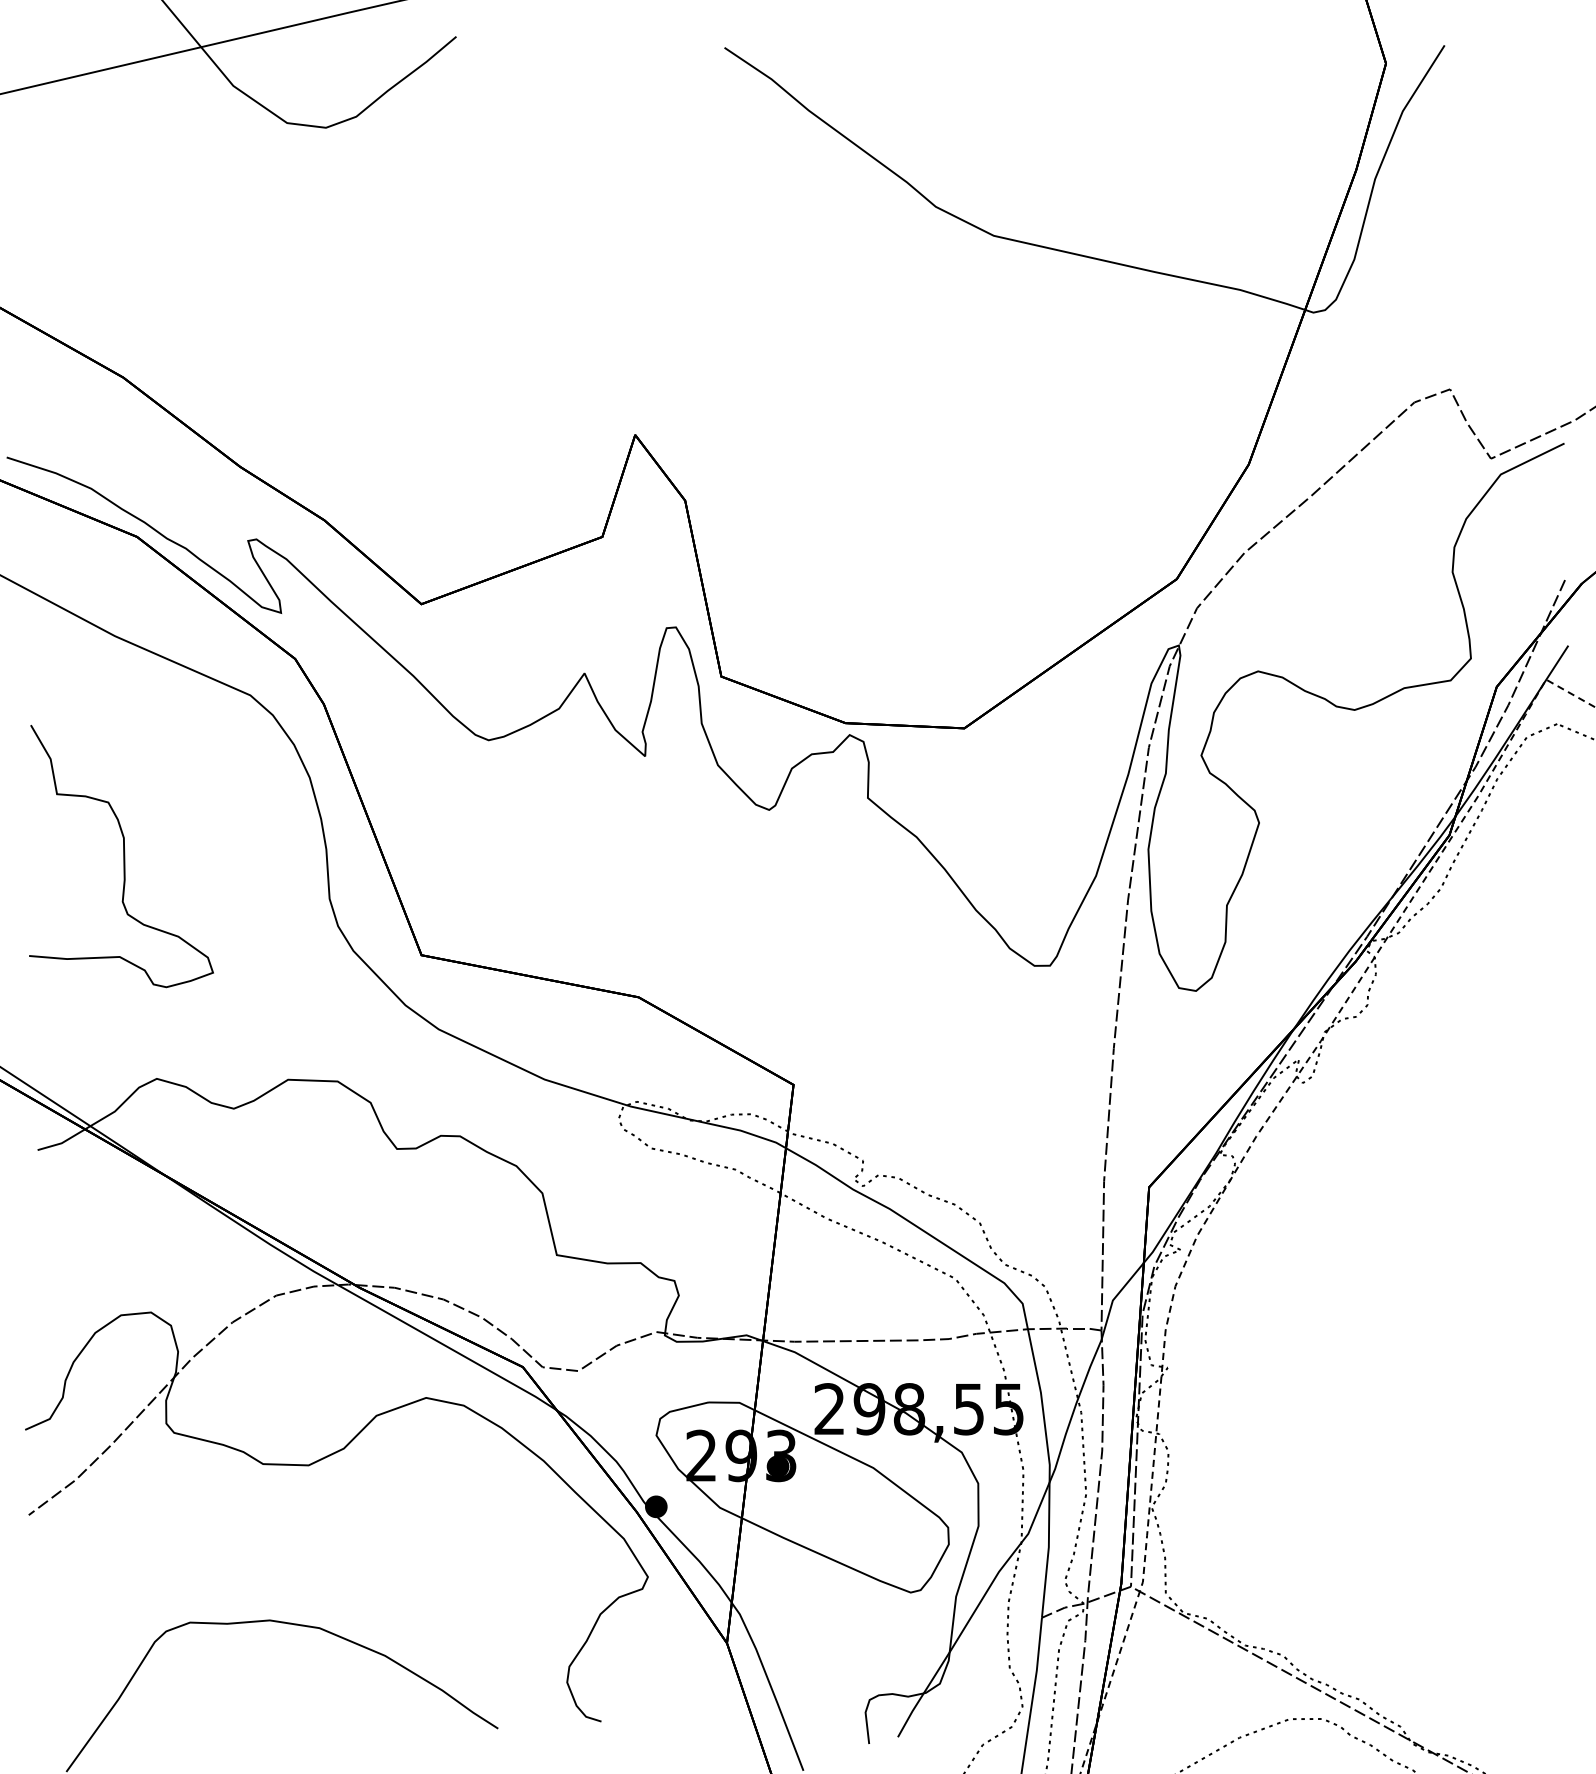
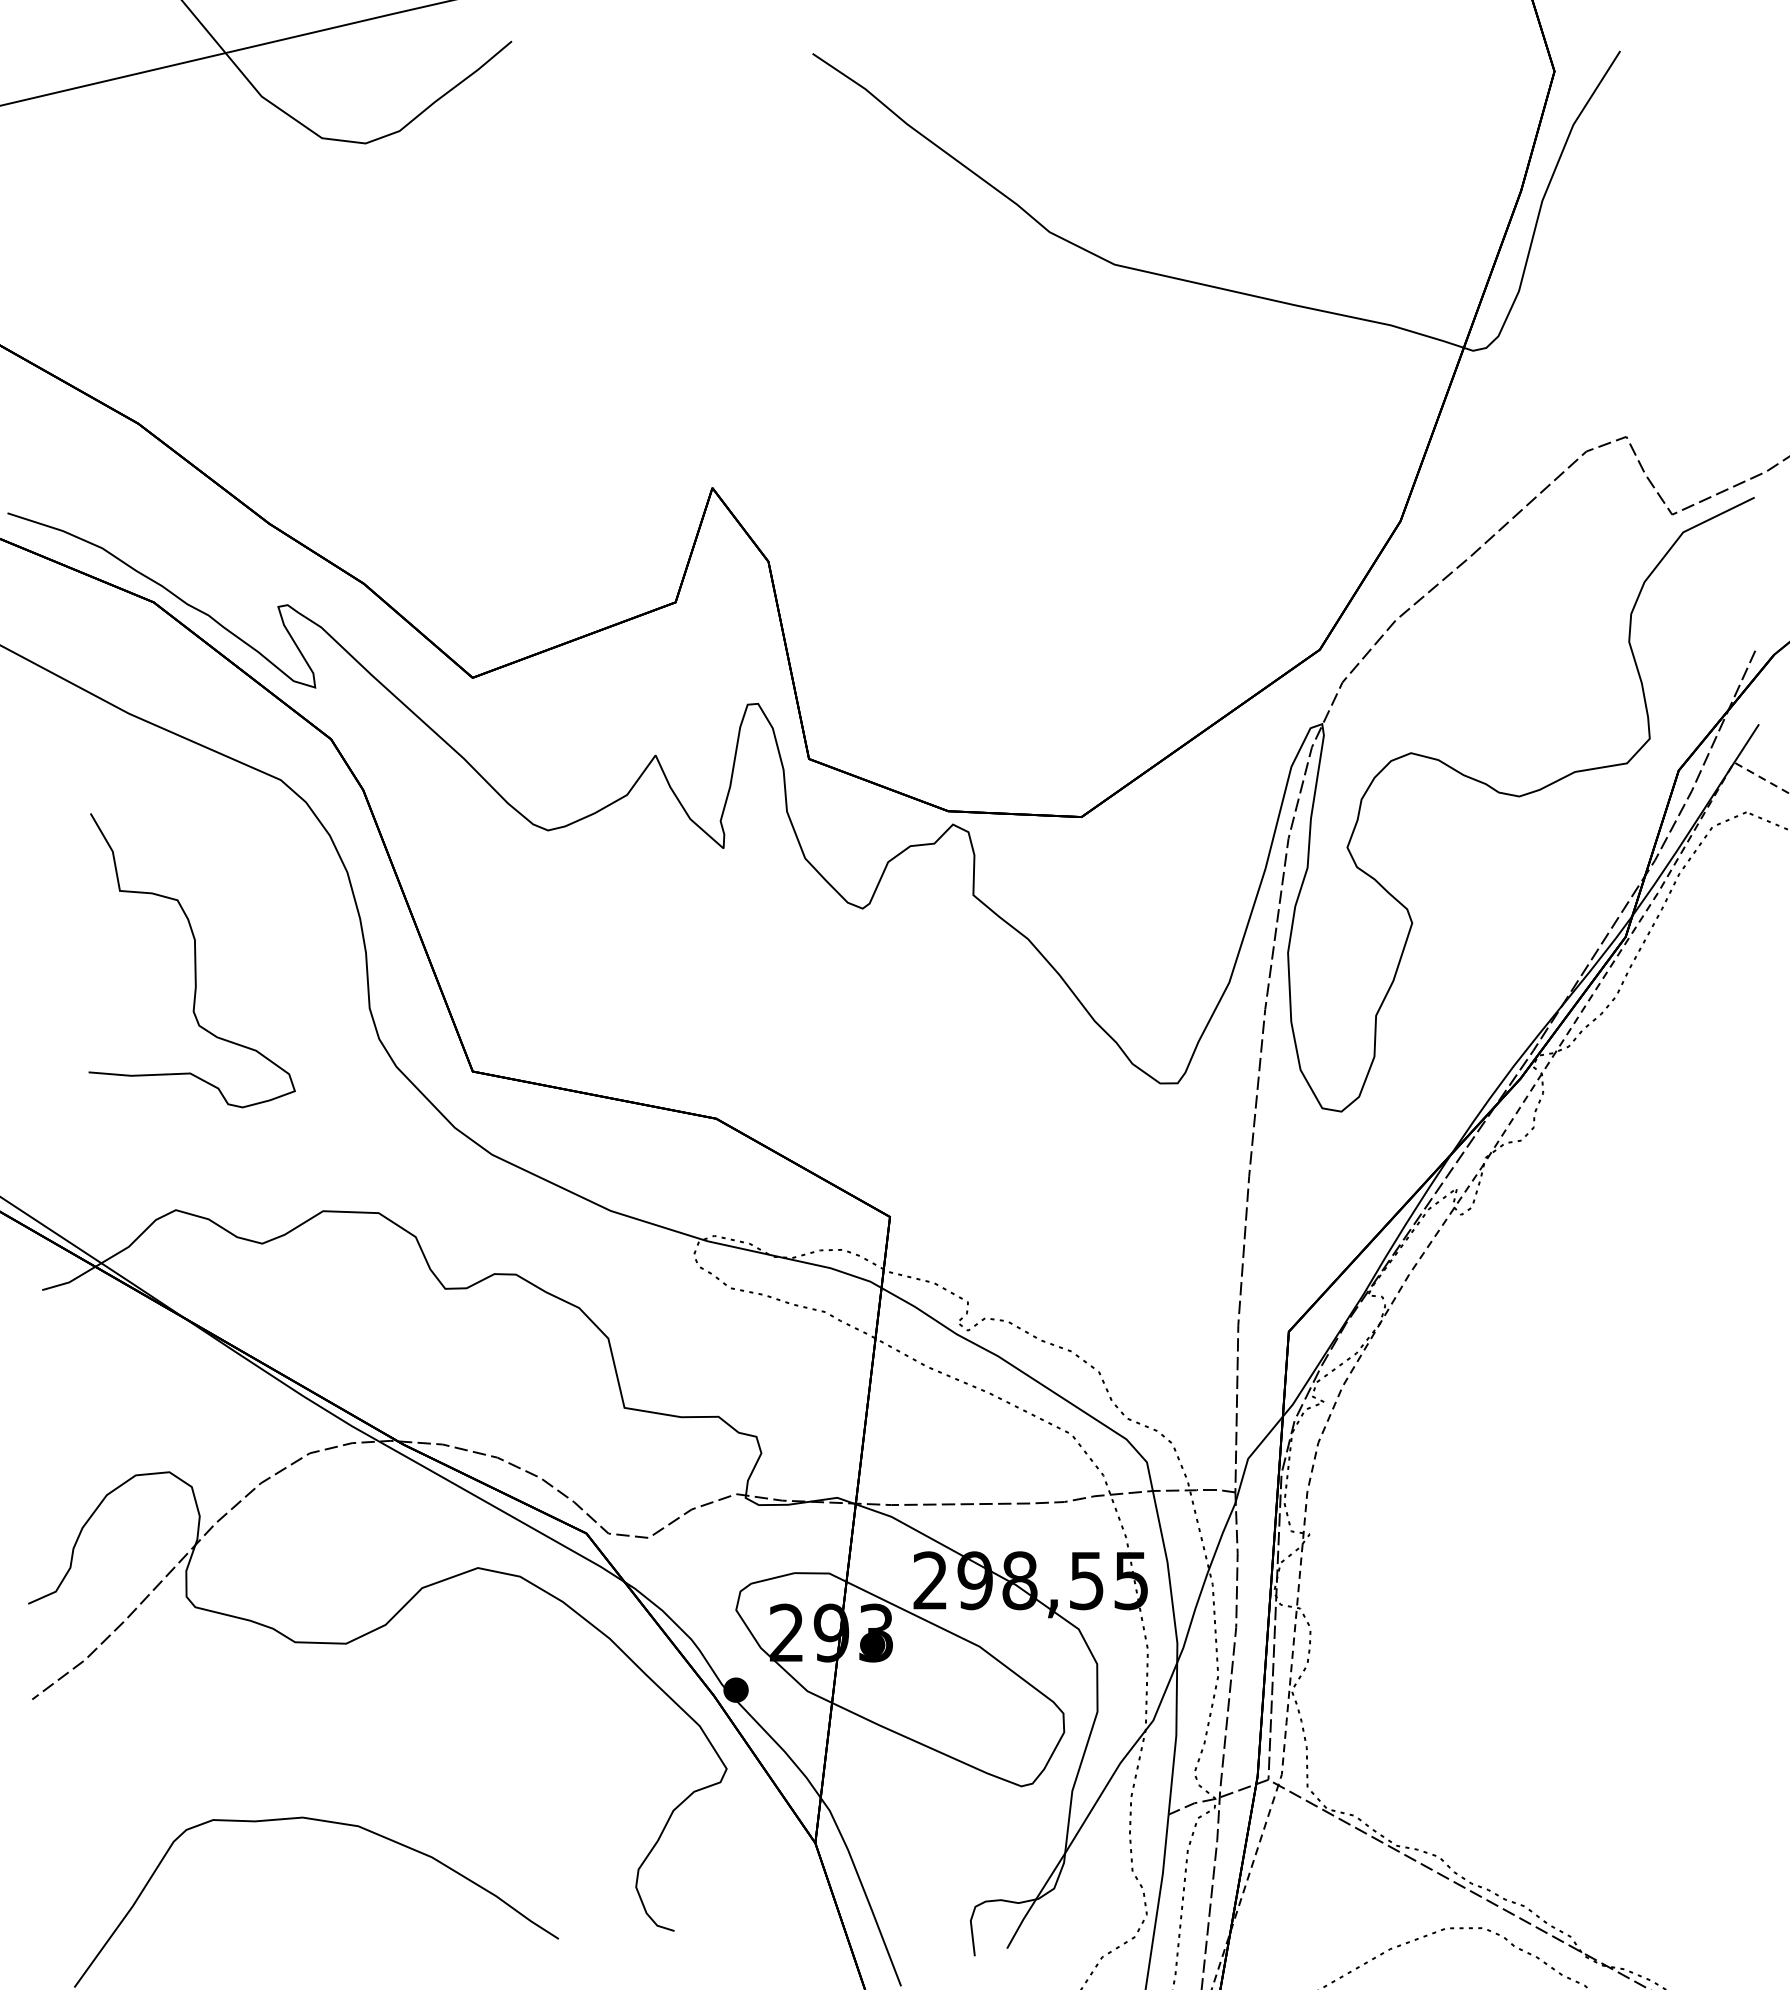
curve: (123, 856) -> (194, 960), moved

